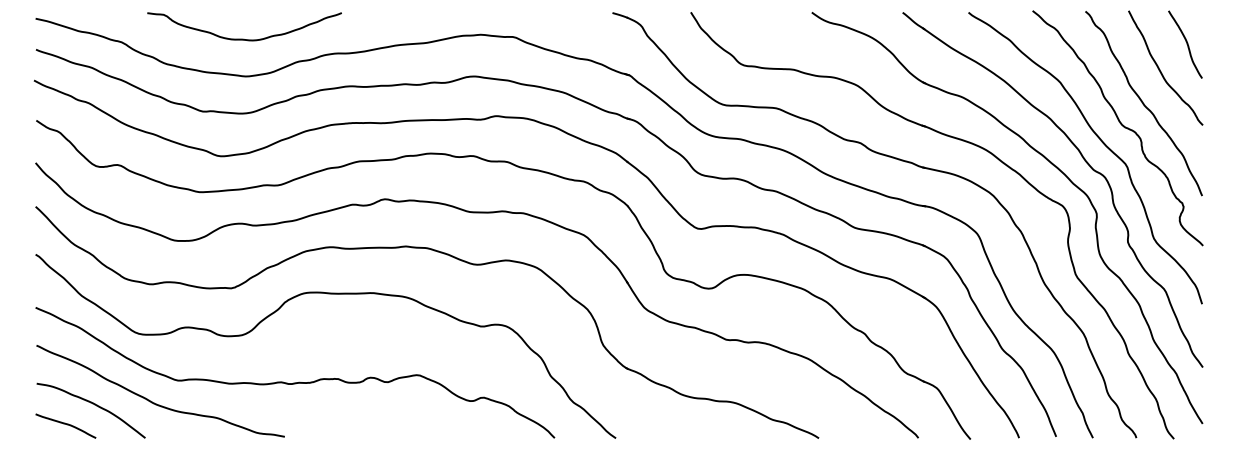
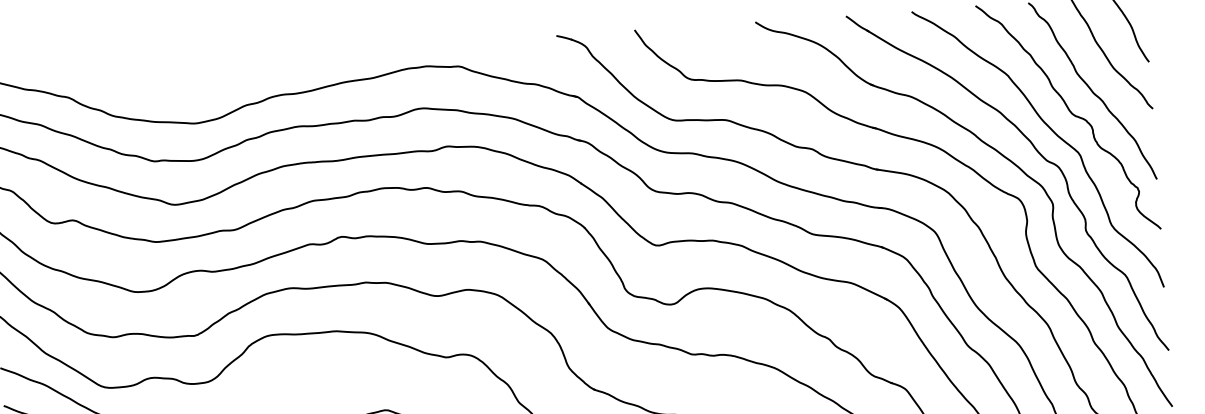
curve: (243, 38) -> (189, 85), removed

